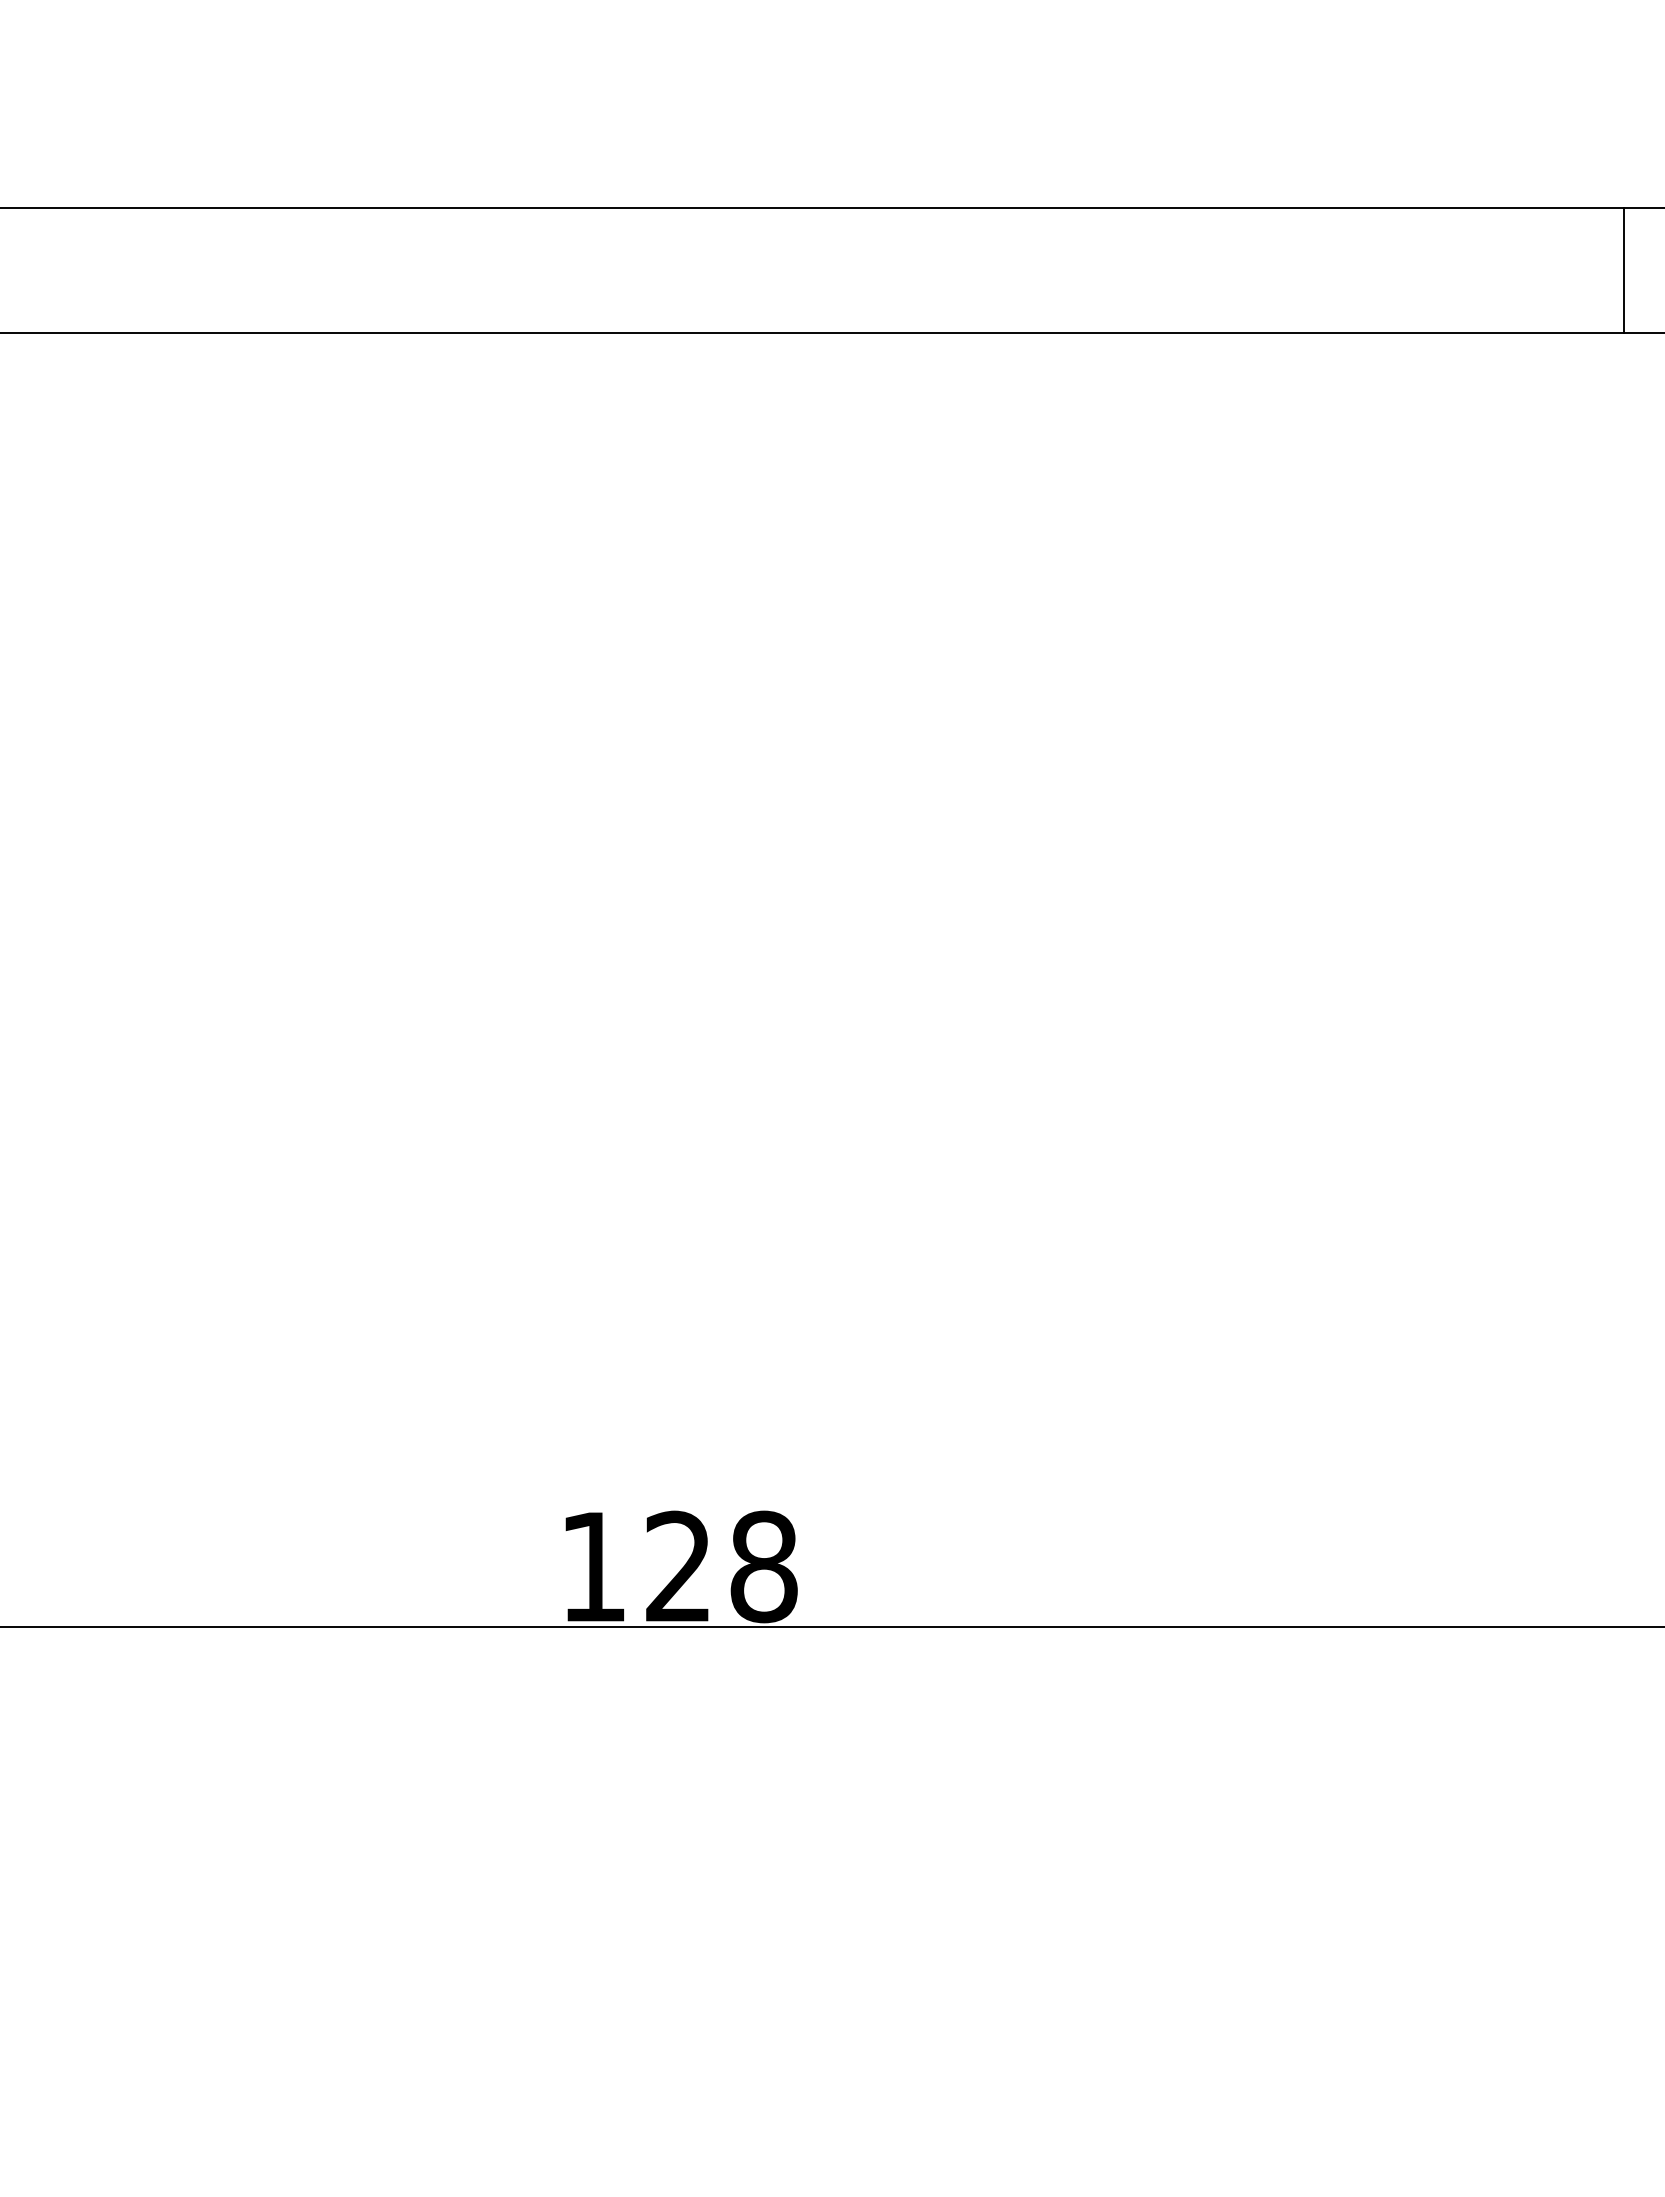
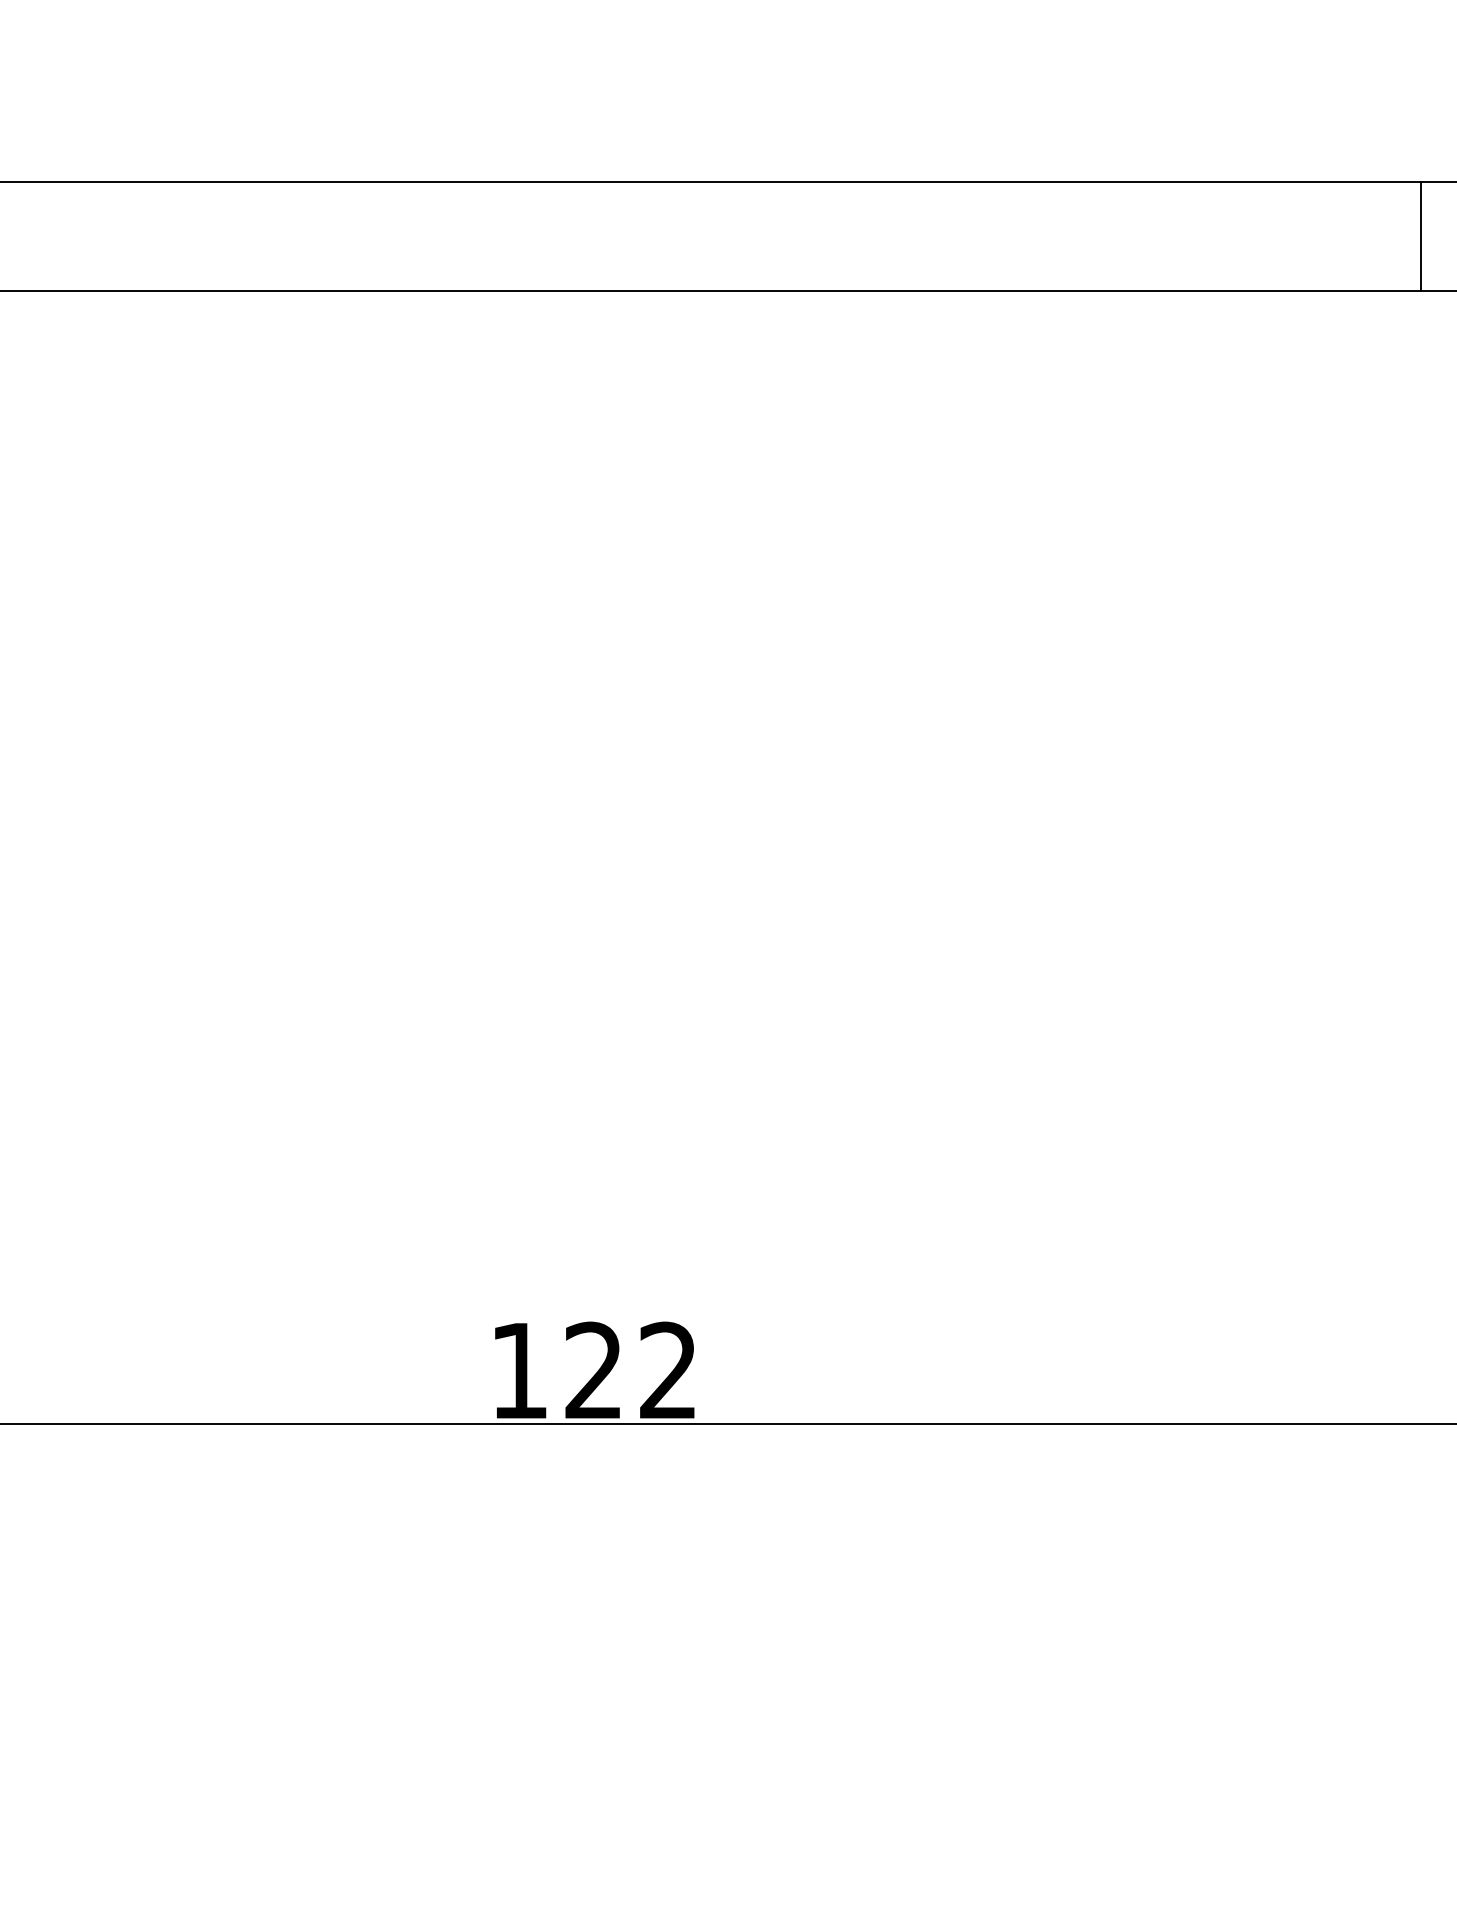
text: (763, 1566) -> (668, 1370), 128 -> 122

